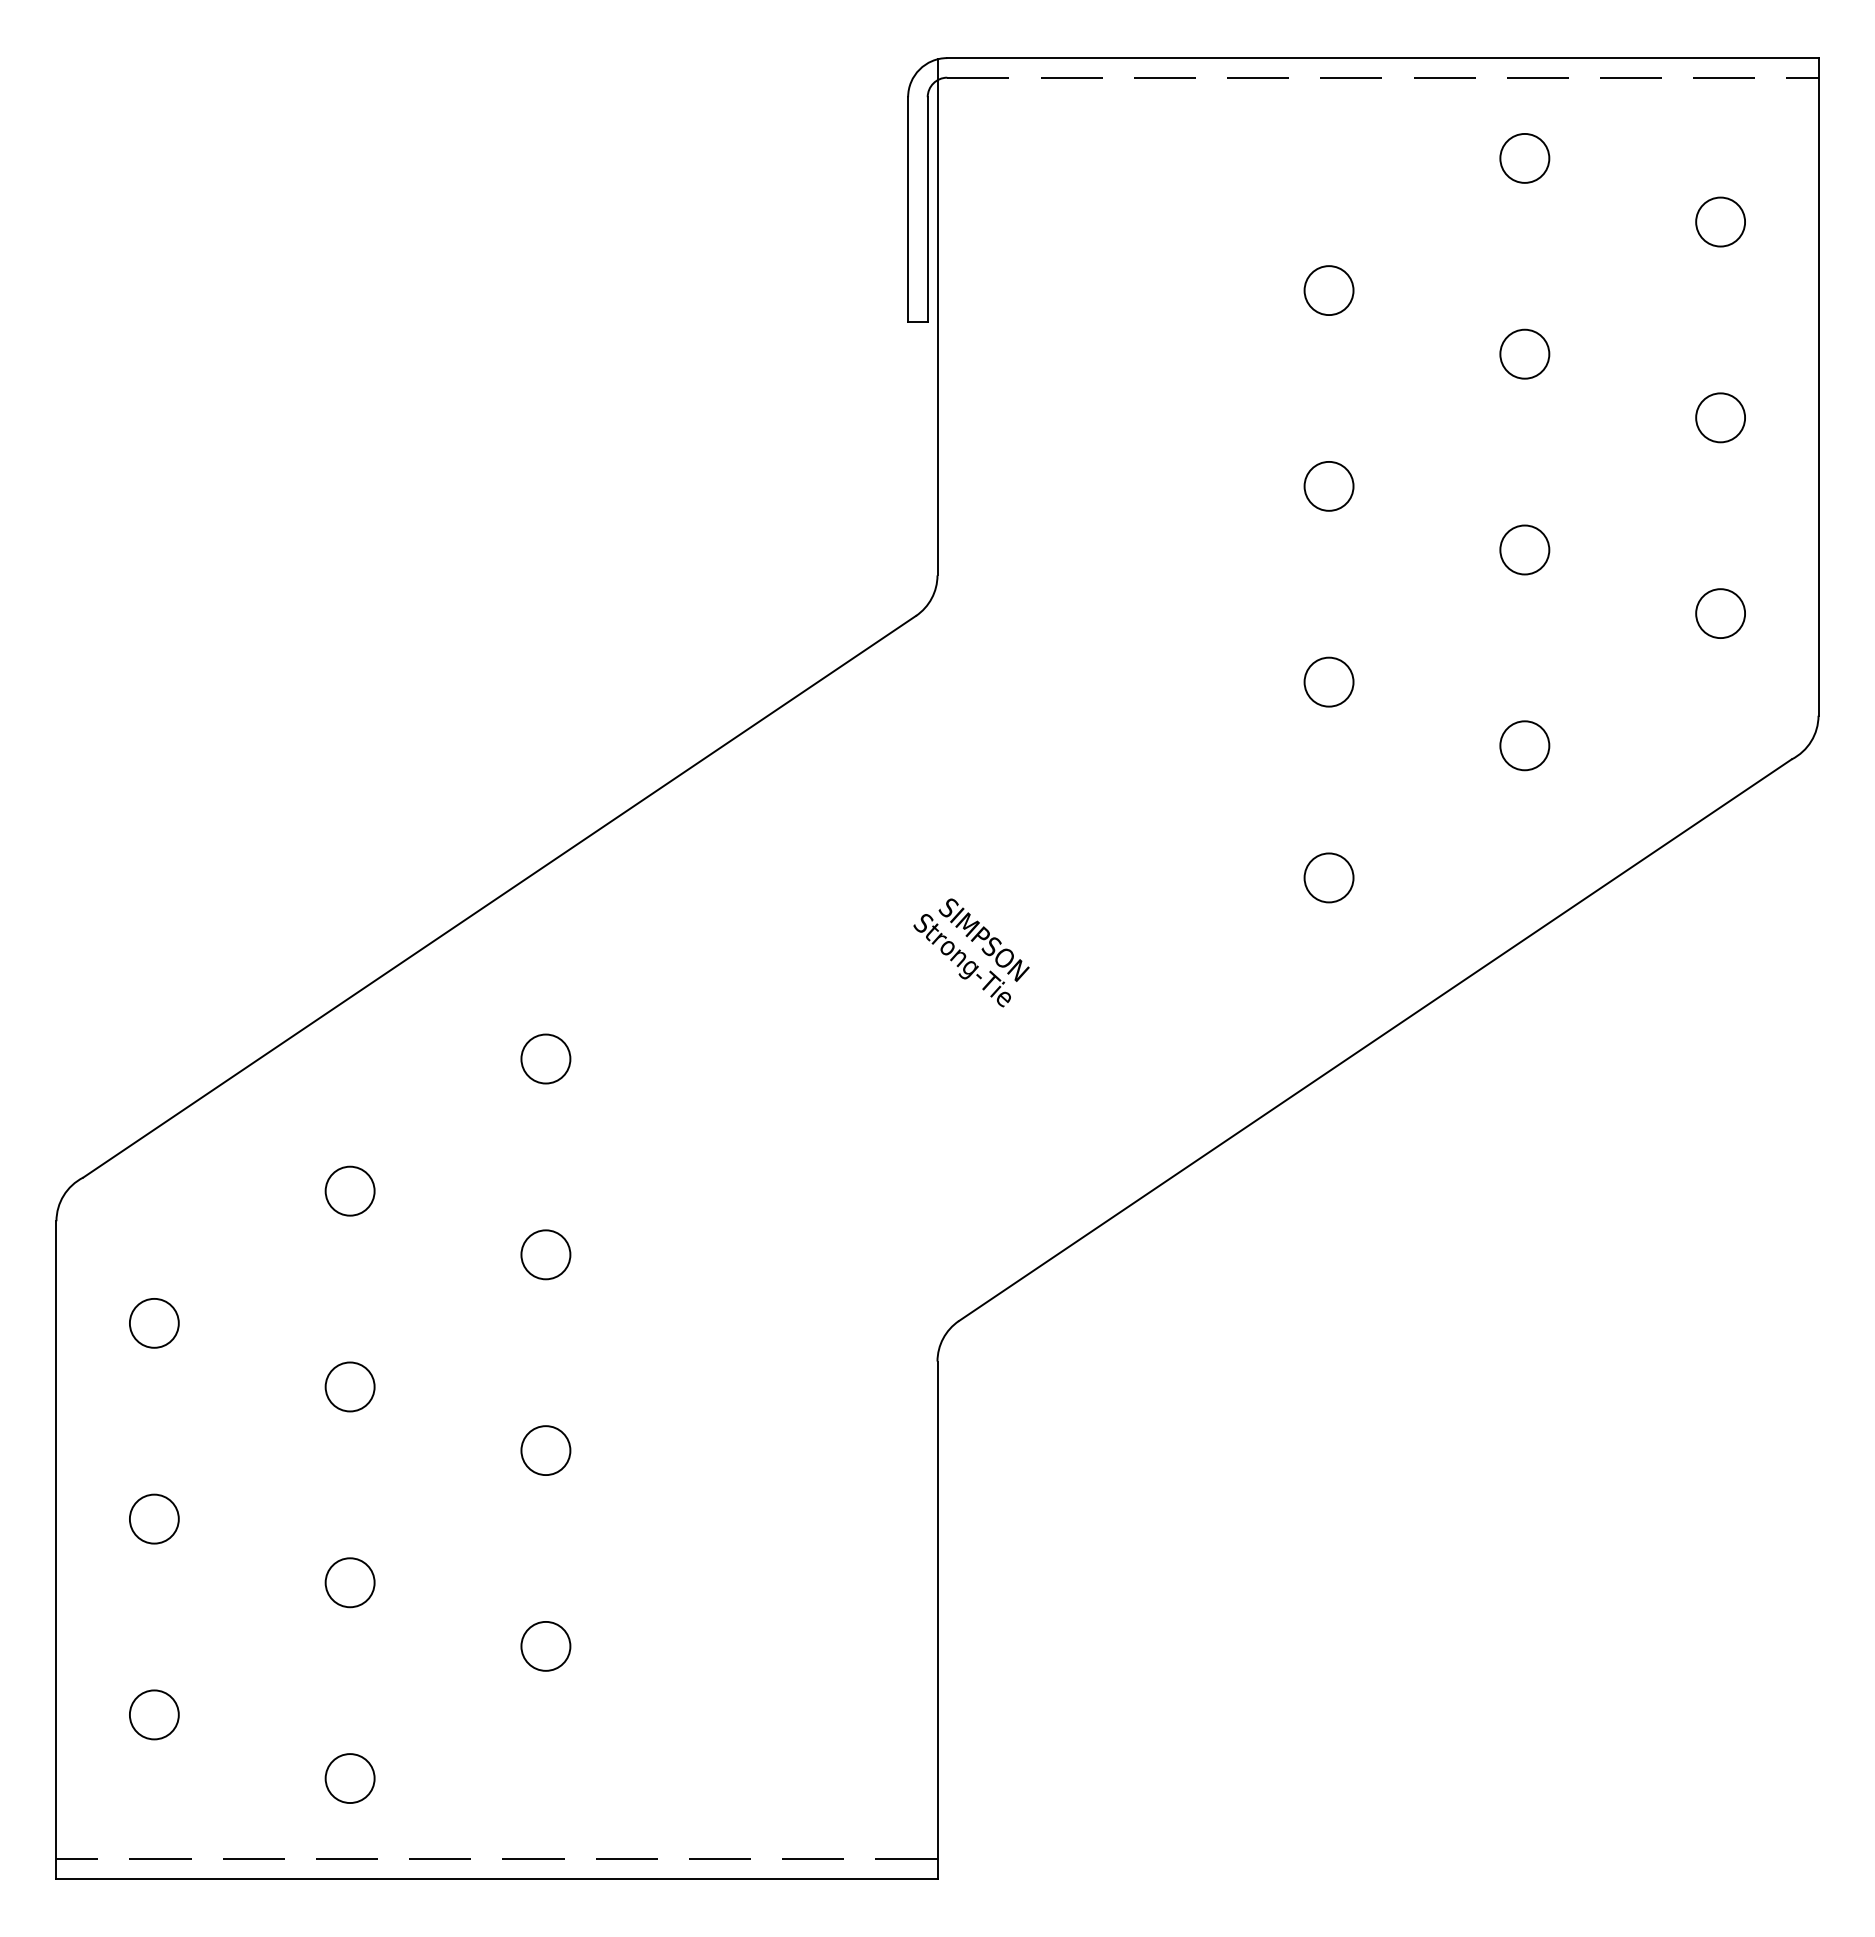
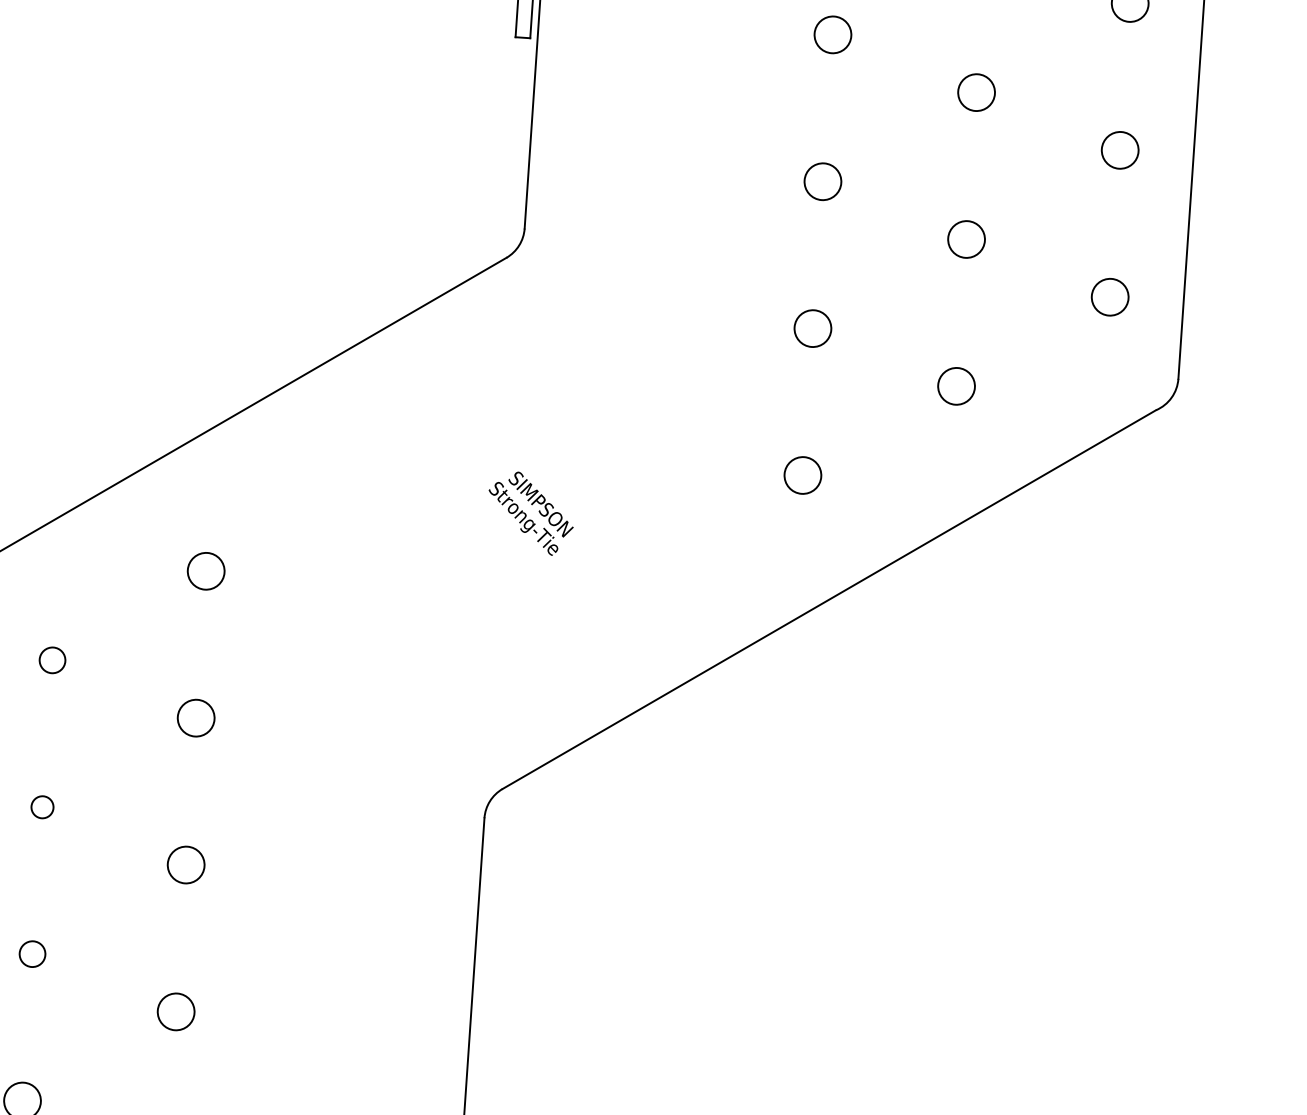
circle: (349, 1190) -> (52, 659), size x0.7
circle: (349, 1386) -> (42, 806), size x0.6
circle: (349, 1582) -> (32, 953), size x0.7

